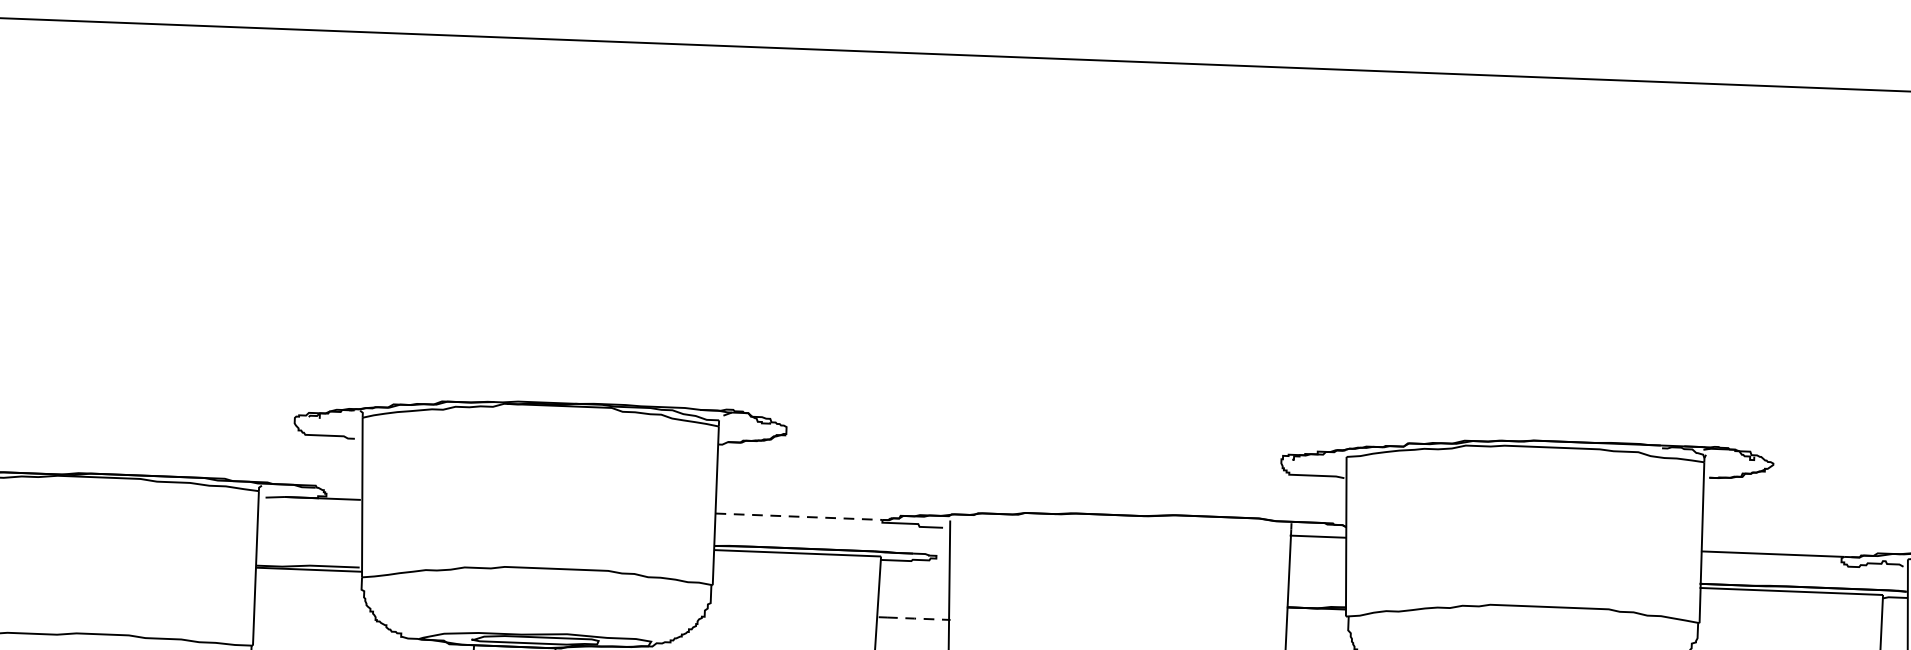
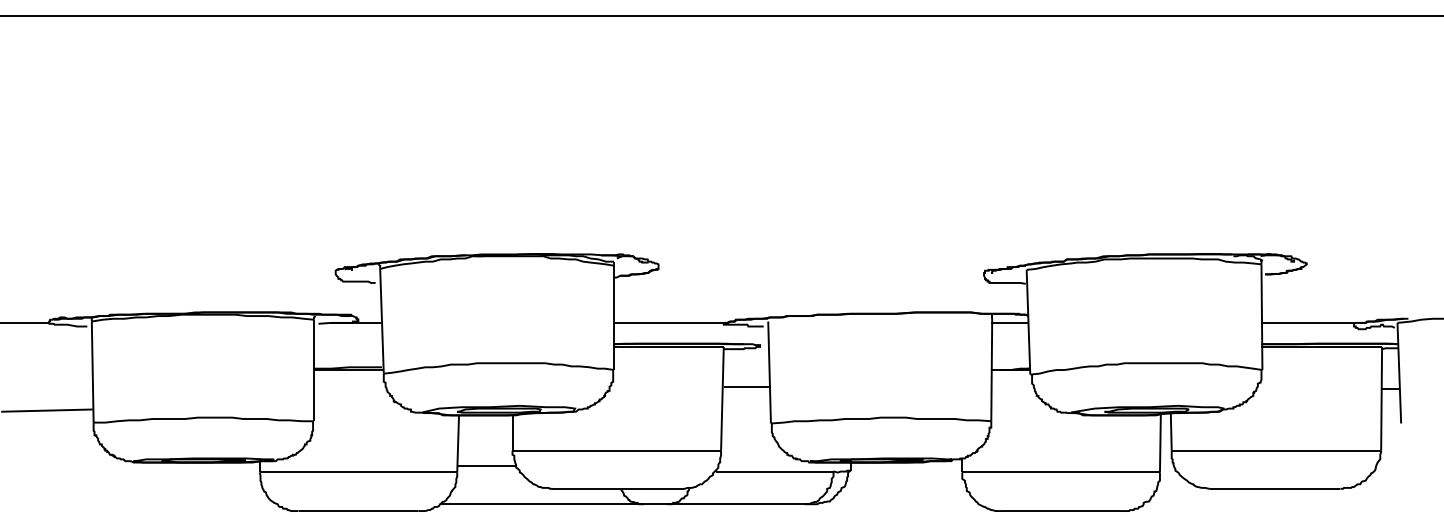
line: (798, 516) -> (668, 322), dashed -> solid
line: (919, 618) -> (750, 386), dashed -> solid

